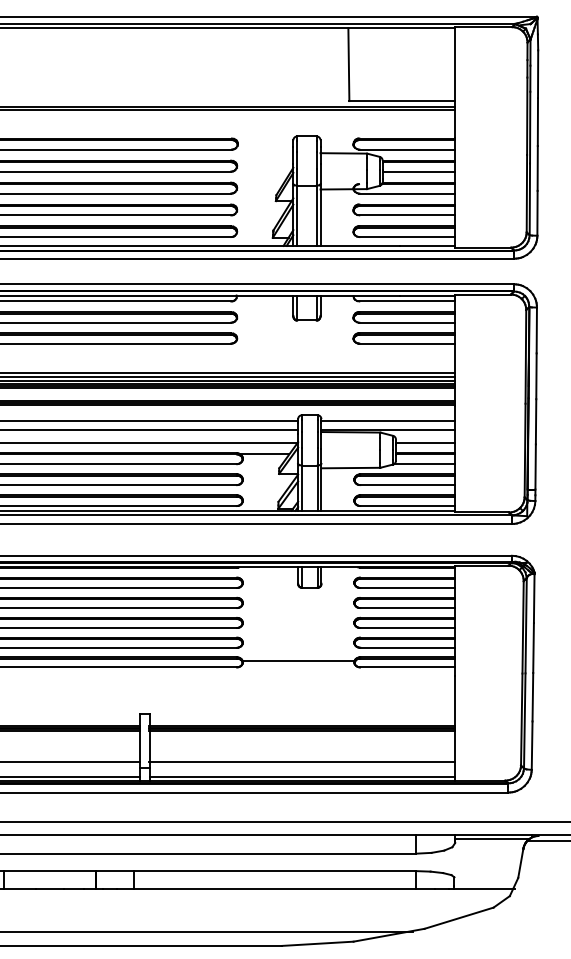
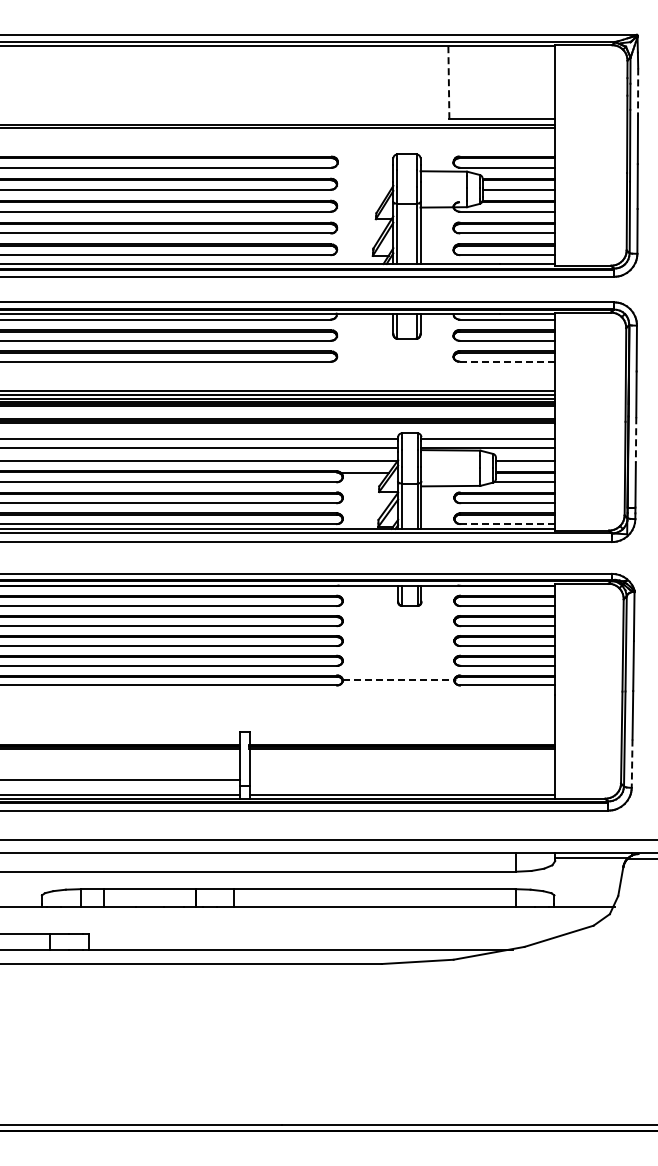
line: (348, 65) -> (448, 83), solid -> dashed
line: (538, 74) -> (638, 92), solid -> dashed
line: (407, 343) -> (507, 361), solid -> dashed
line: (536, 421) -> (636, 439), solid -> dashed
line: (407, 506) -> (507, 524), solid -> dashed
line: (298, 661) -> (398, 679), solid -> dashed
line: (532, 746) -> (632, 764), solid -> dashed
line: (302, 762) -> (402, 780), removed

